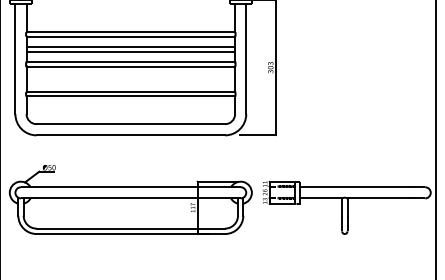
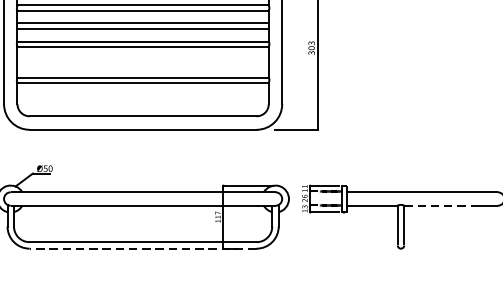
line: (378, 198) -> (441, 205), solid -> dashed
line: (130, 234) -> (142, 249), solid -> dashed

